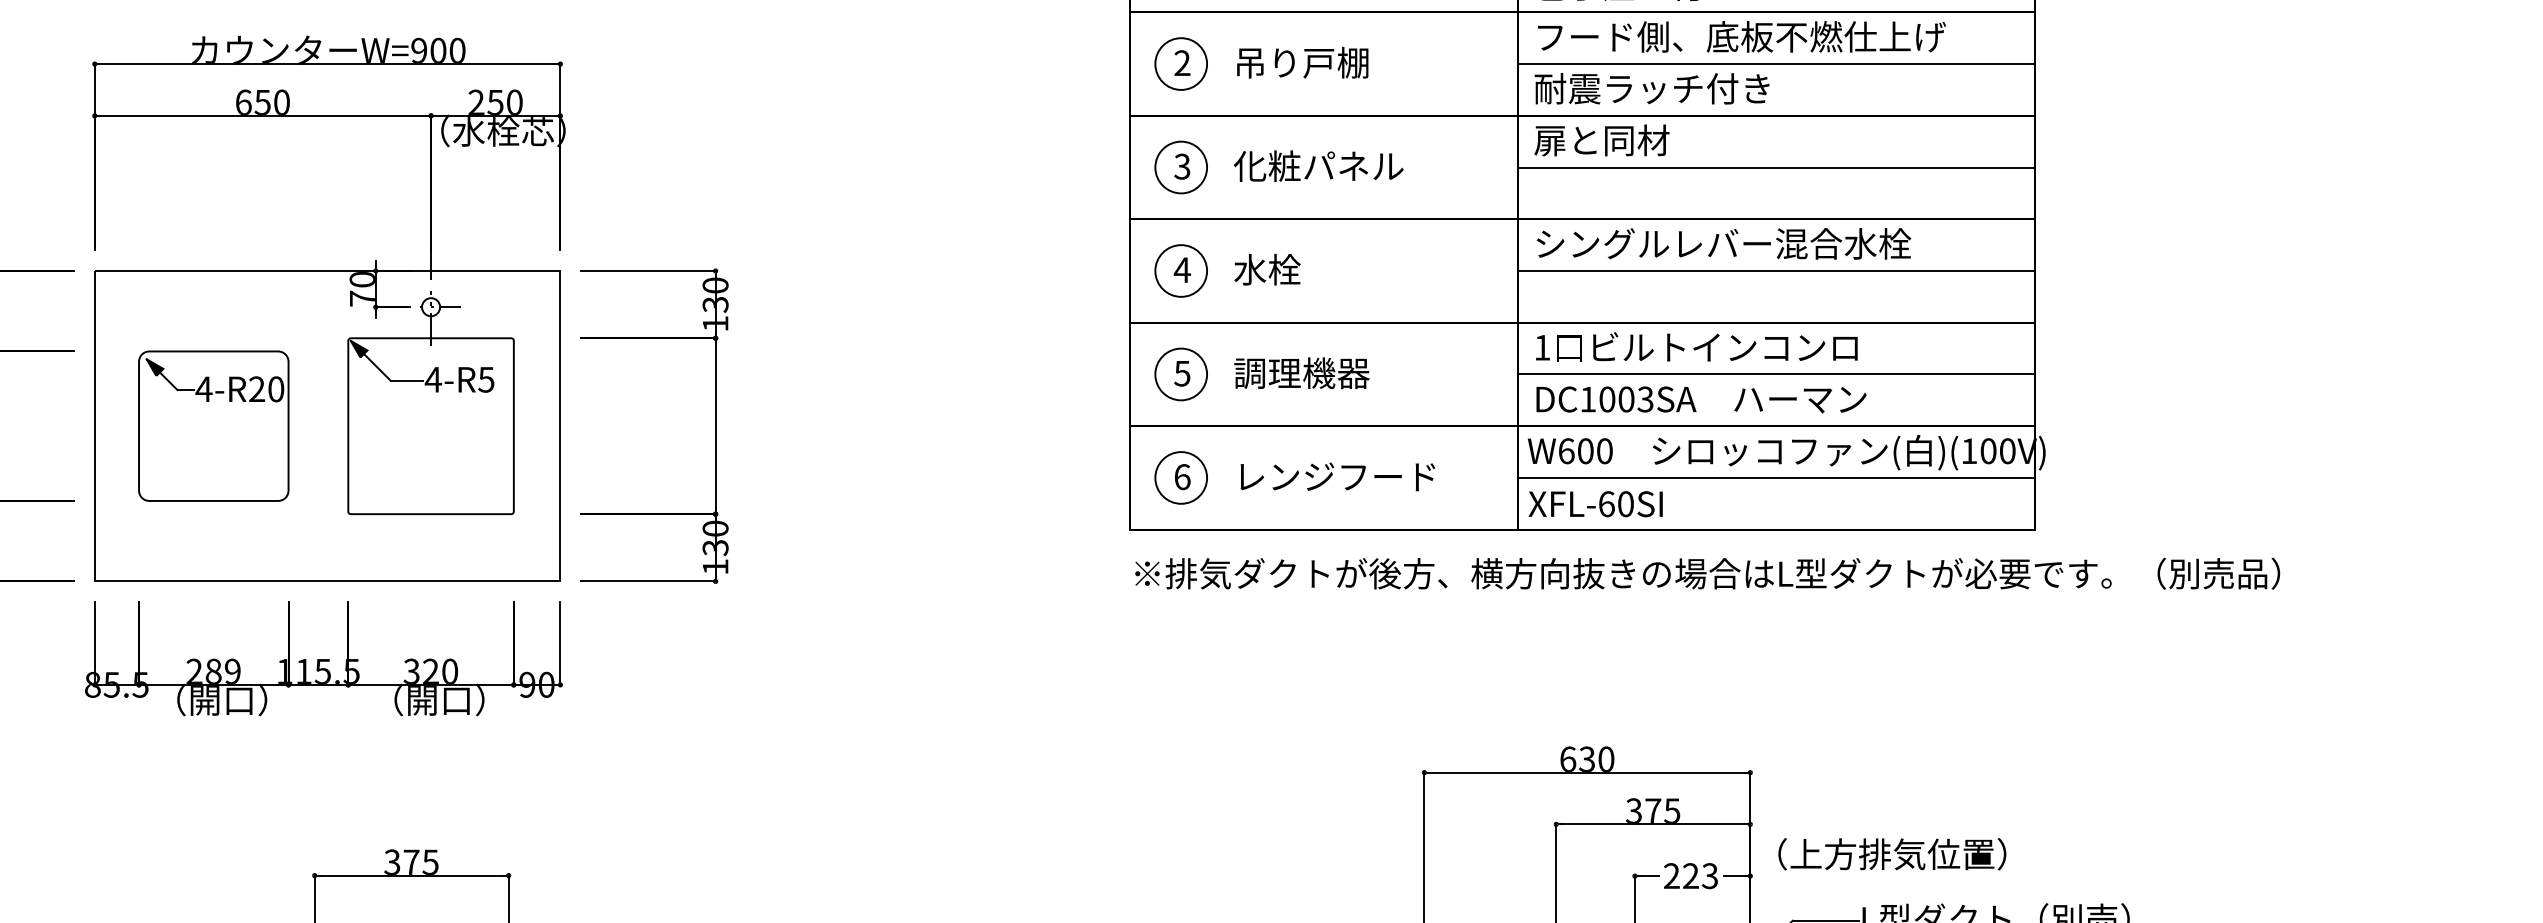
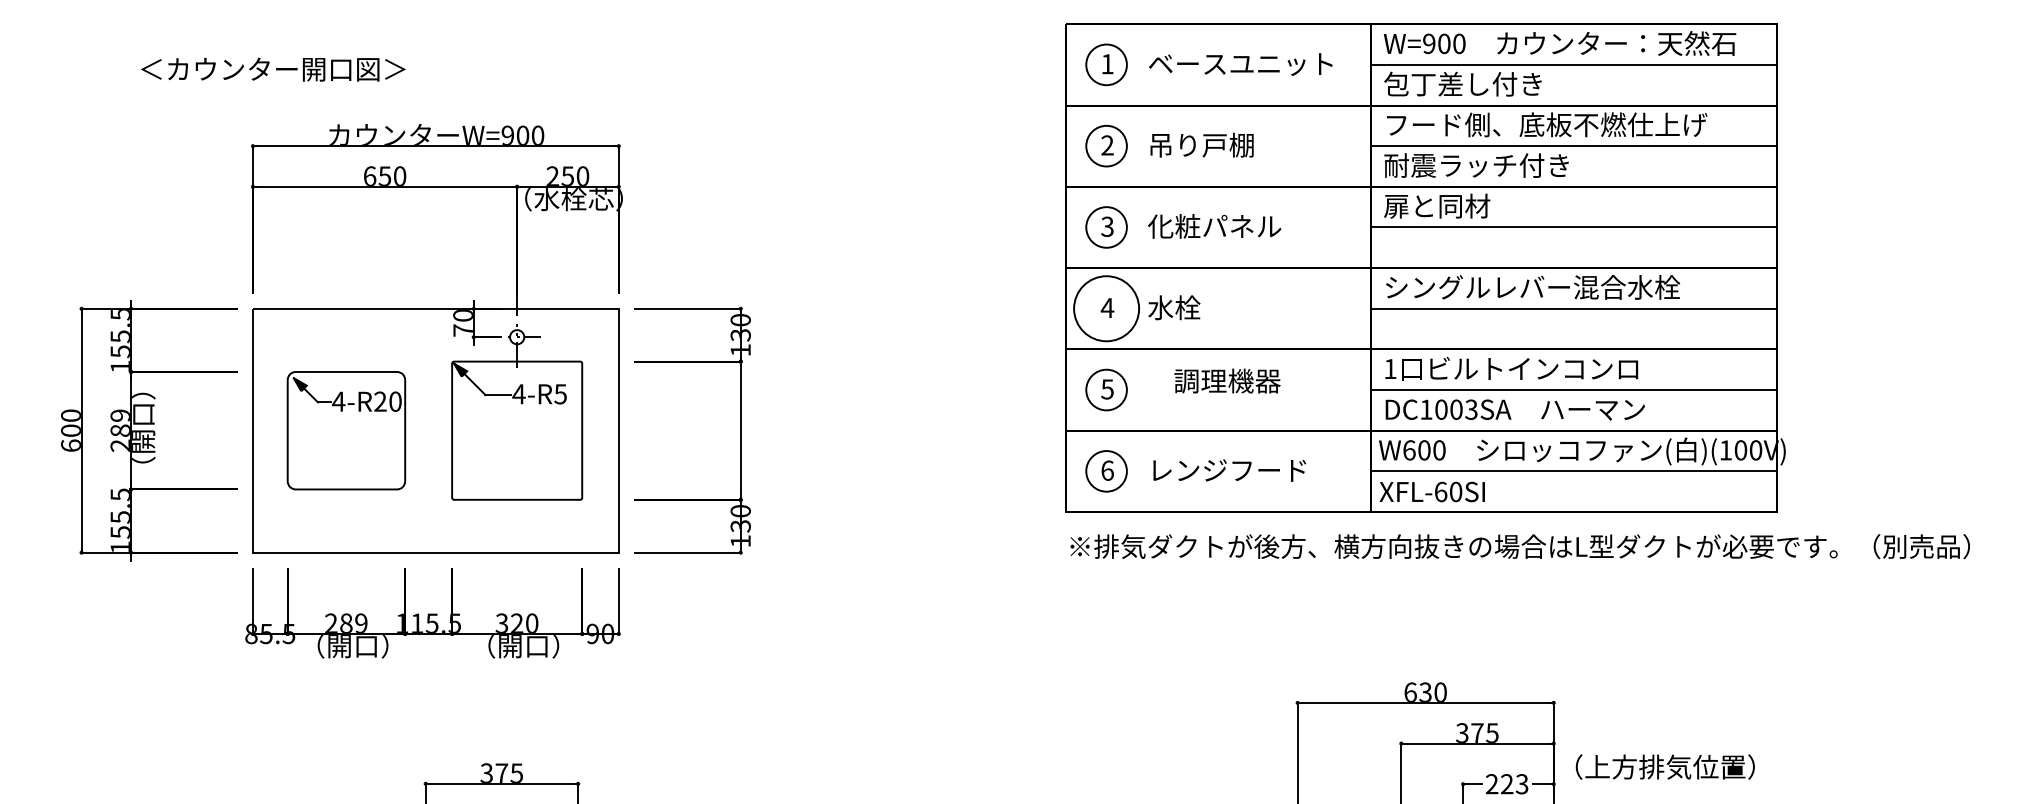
circle: (1181, 270) -> (1106, 308), size x1.6
text: (1302, 372) -> (1227, 380), moved

